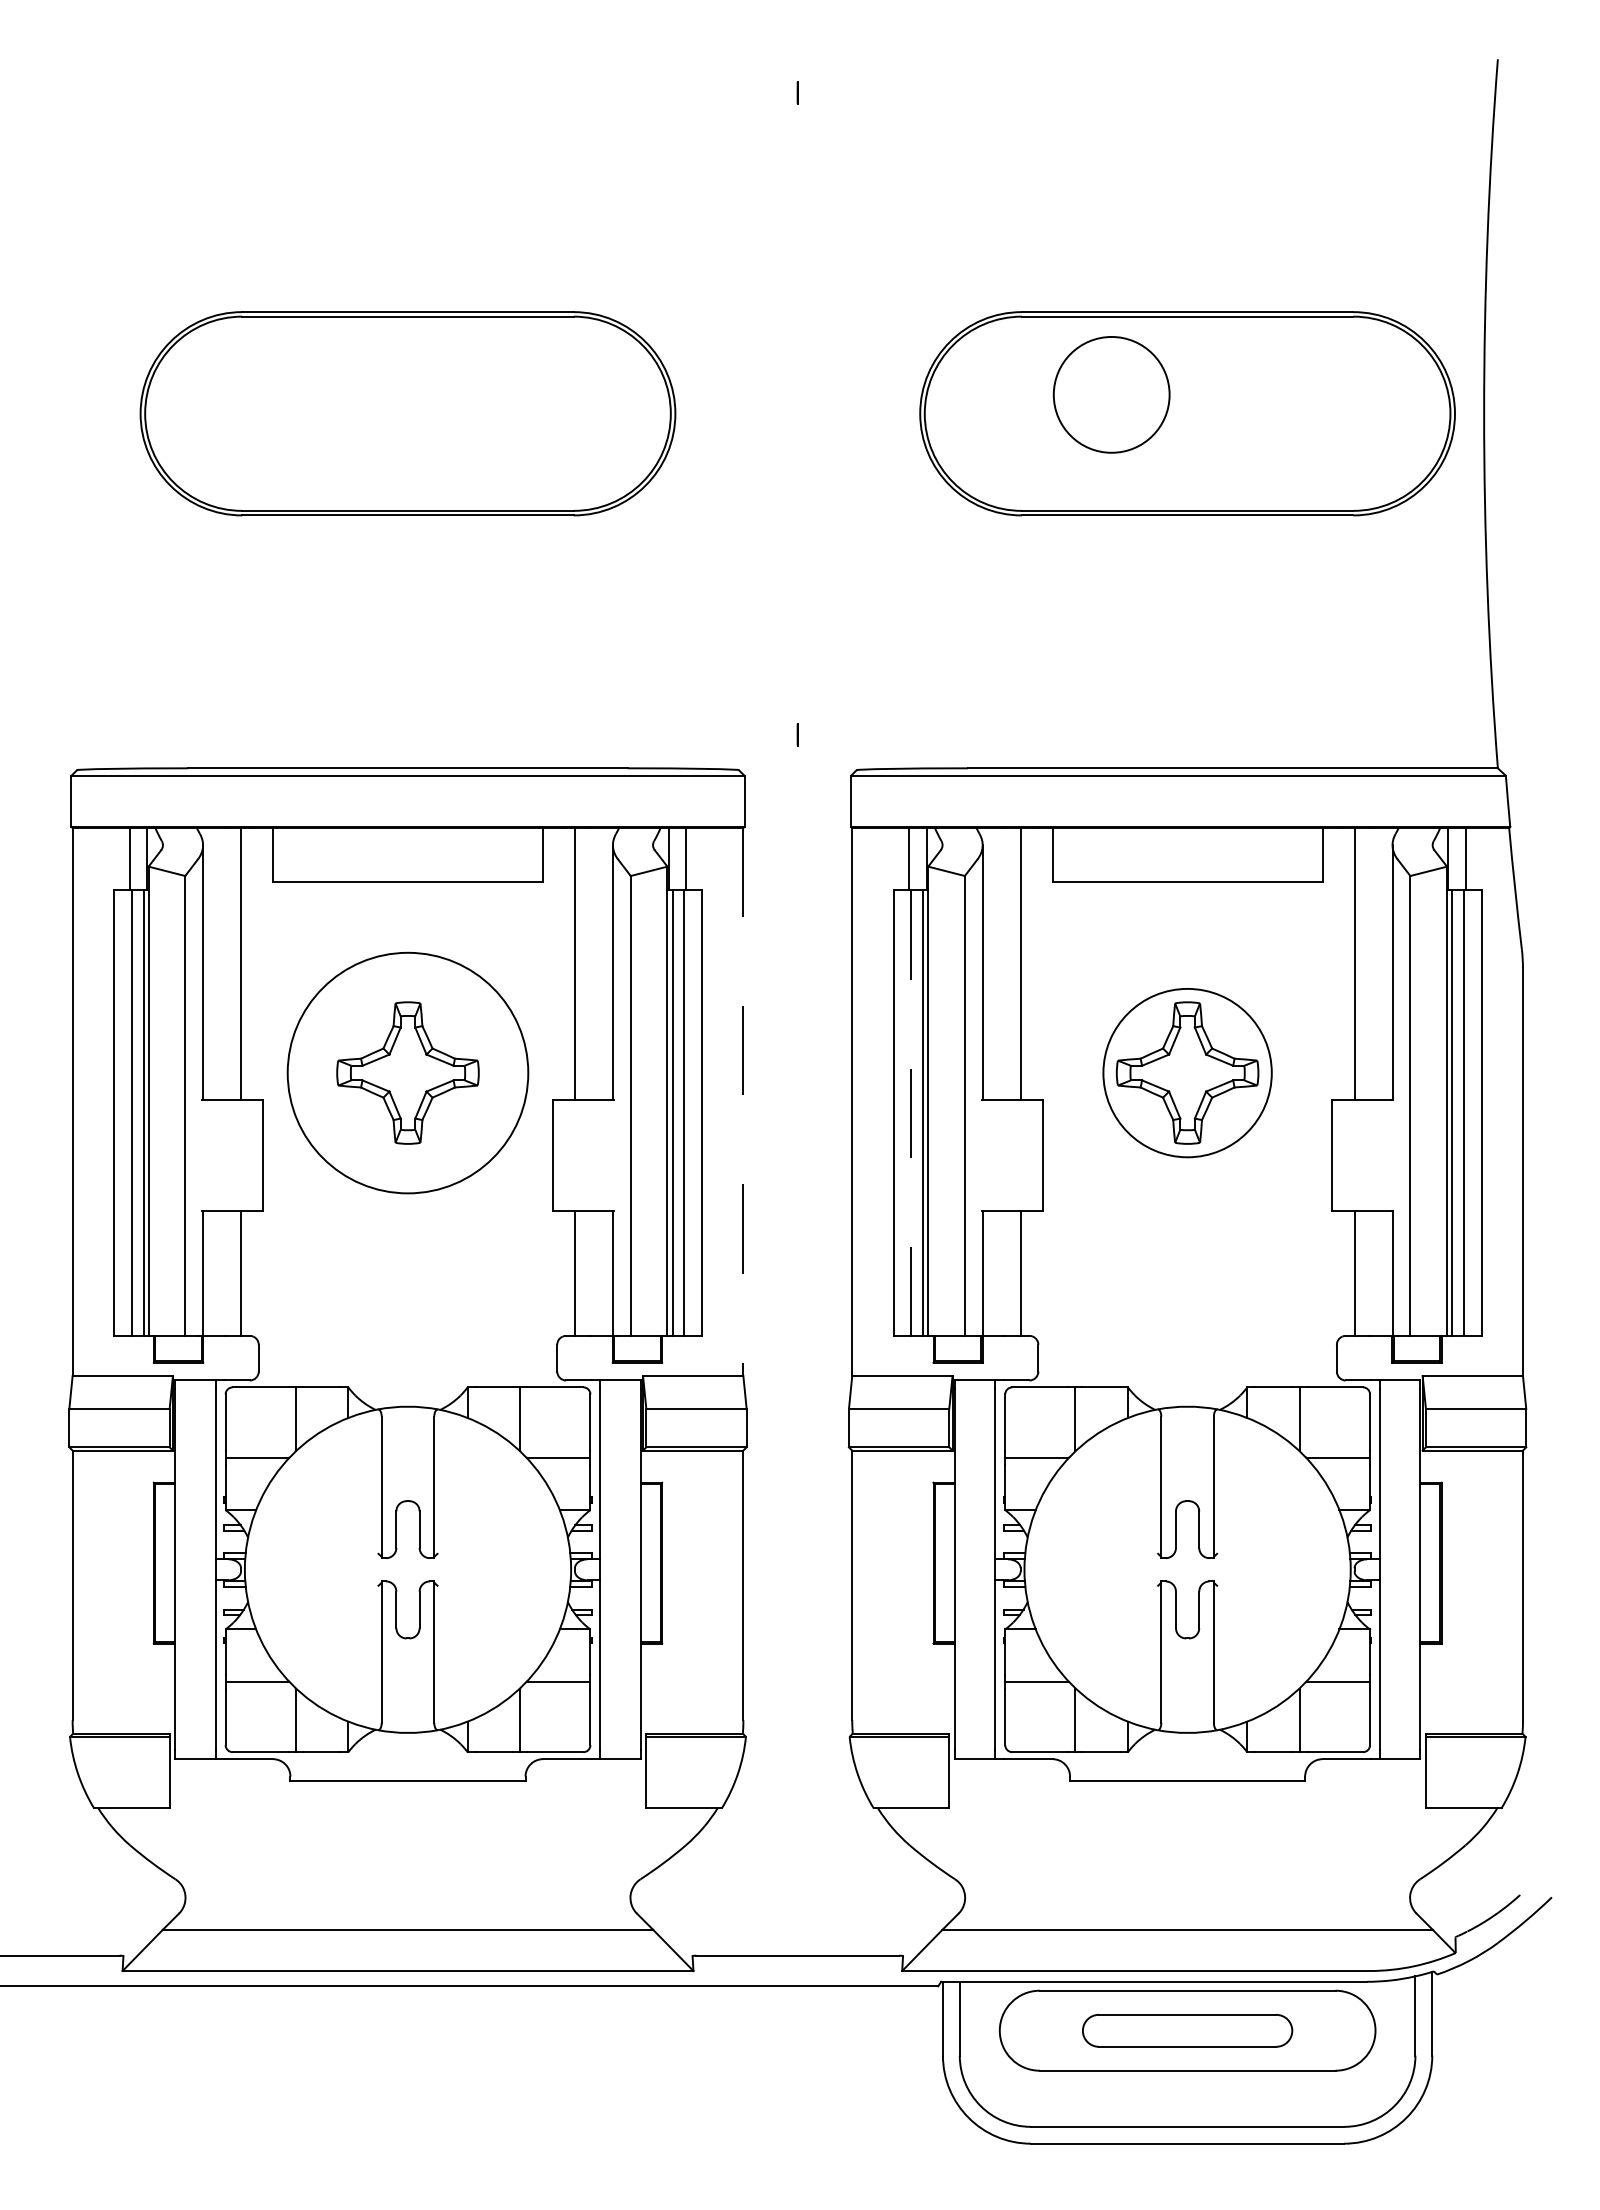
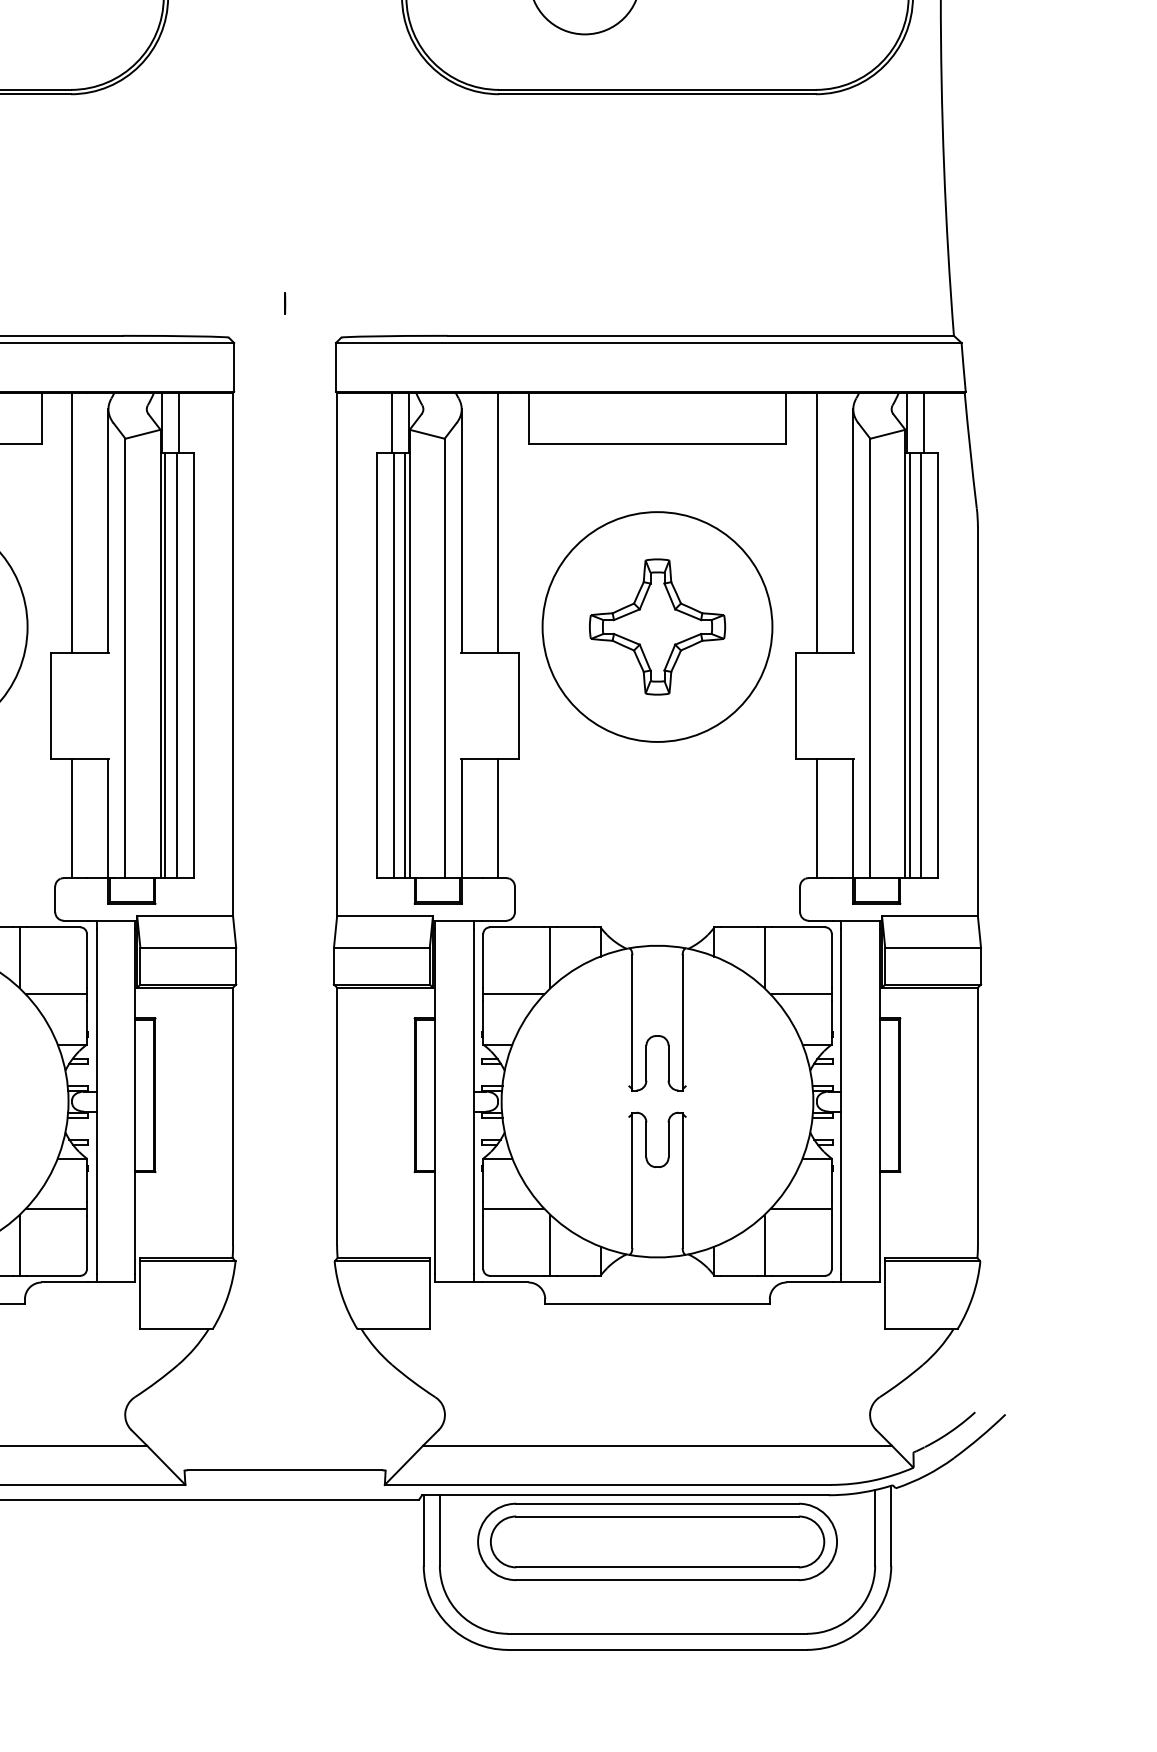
circle: (1187, 1072) -> (657, 626), size x1.43
line: (743, 1102) -> (233, 655), dashed -> solid
line: (911, 1113) -> (393, 665), dashed -> solid
part: (1187, 2030) -> (657, 1541), size x1.67

